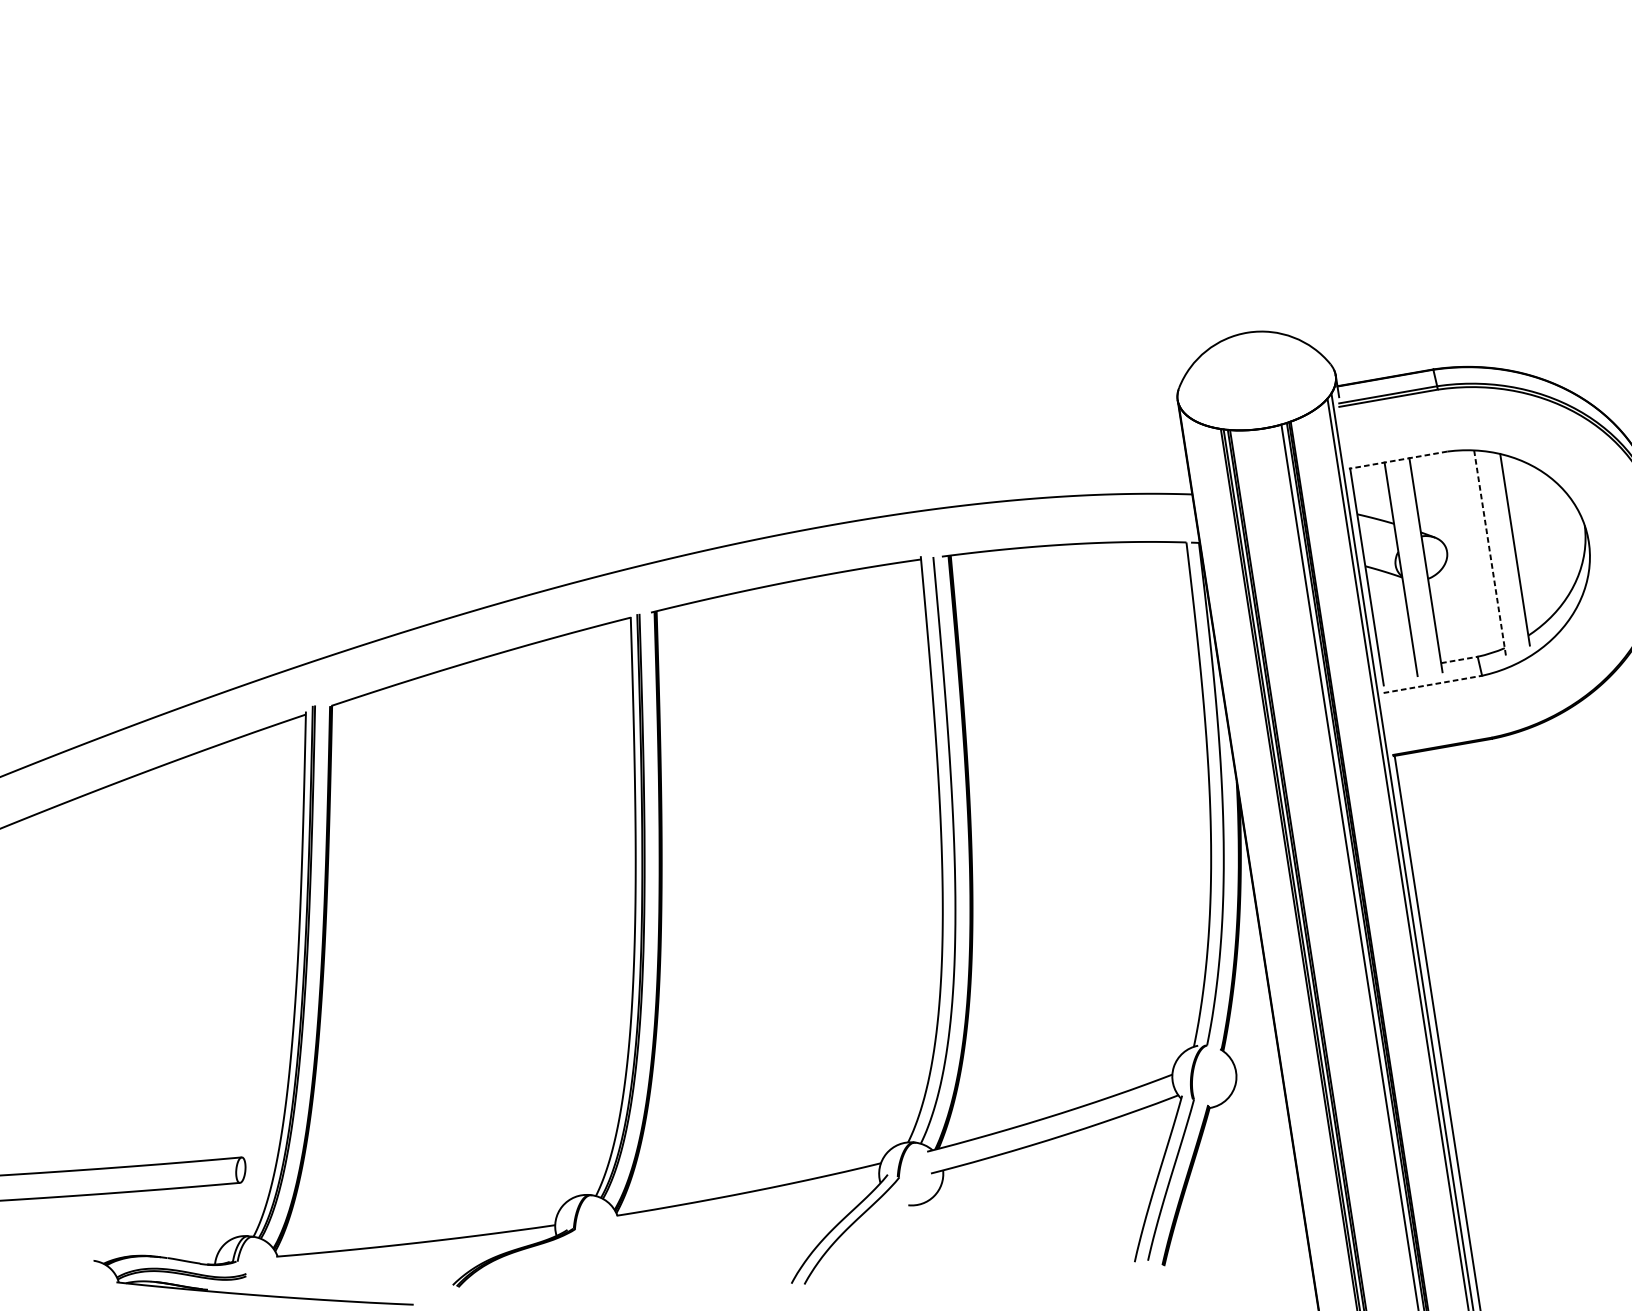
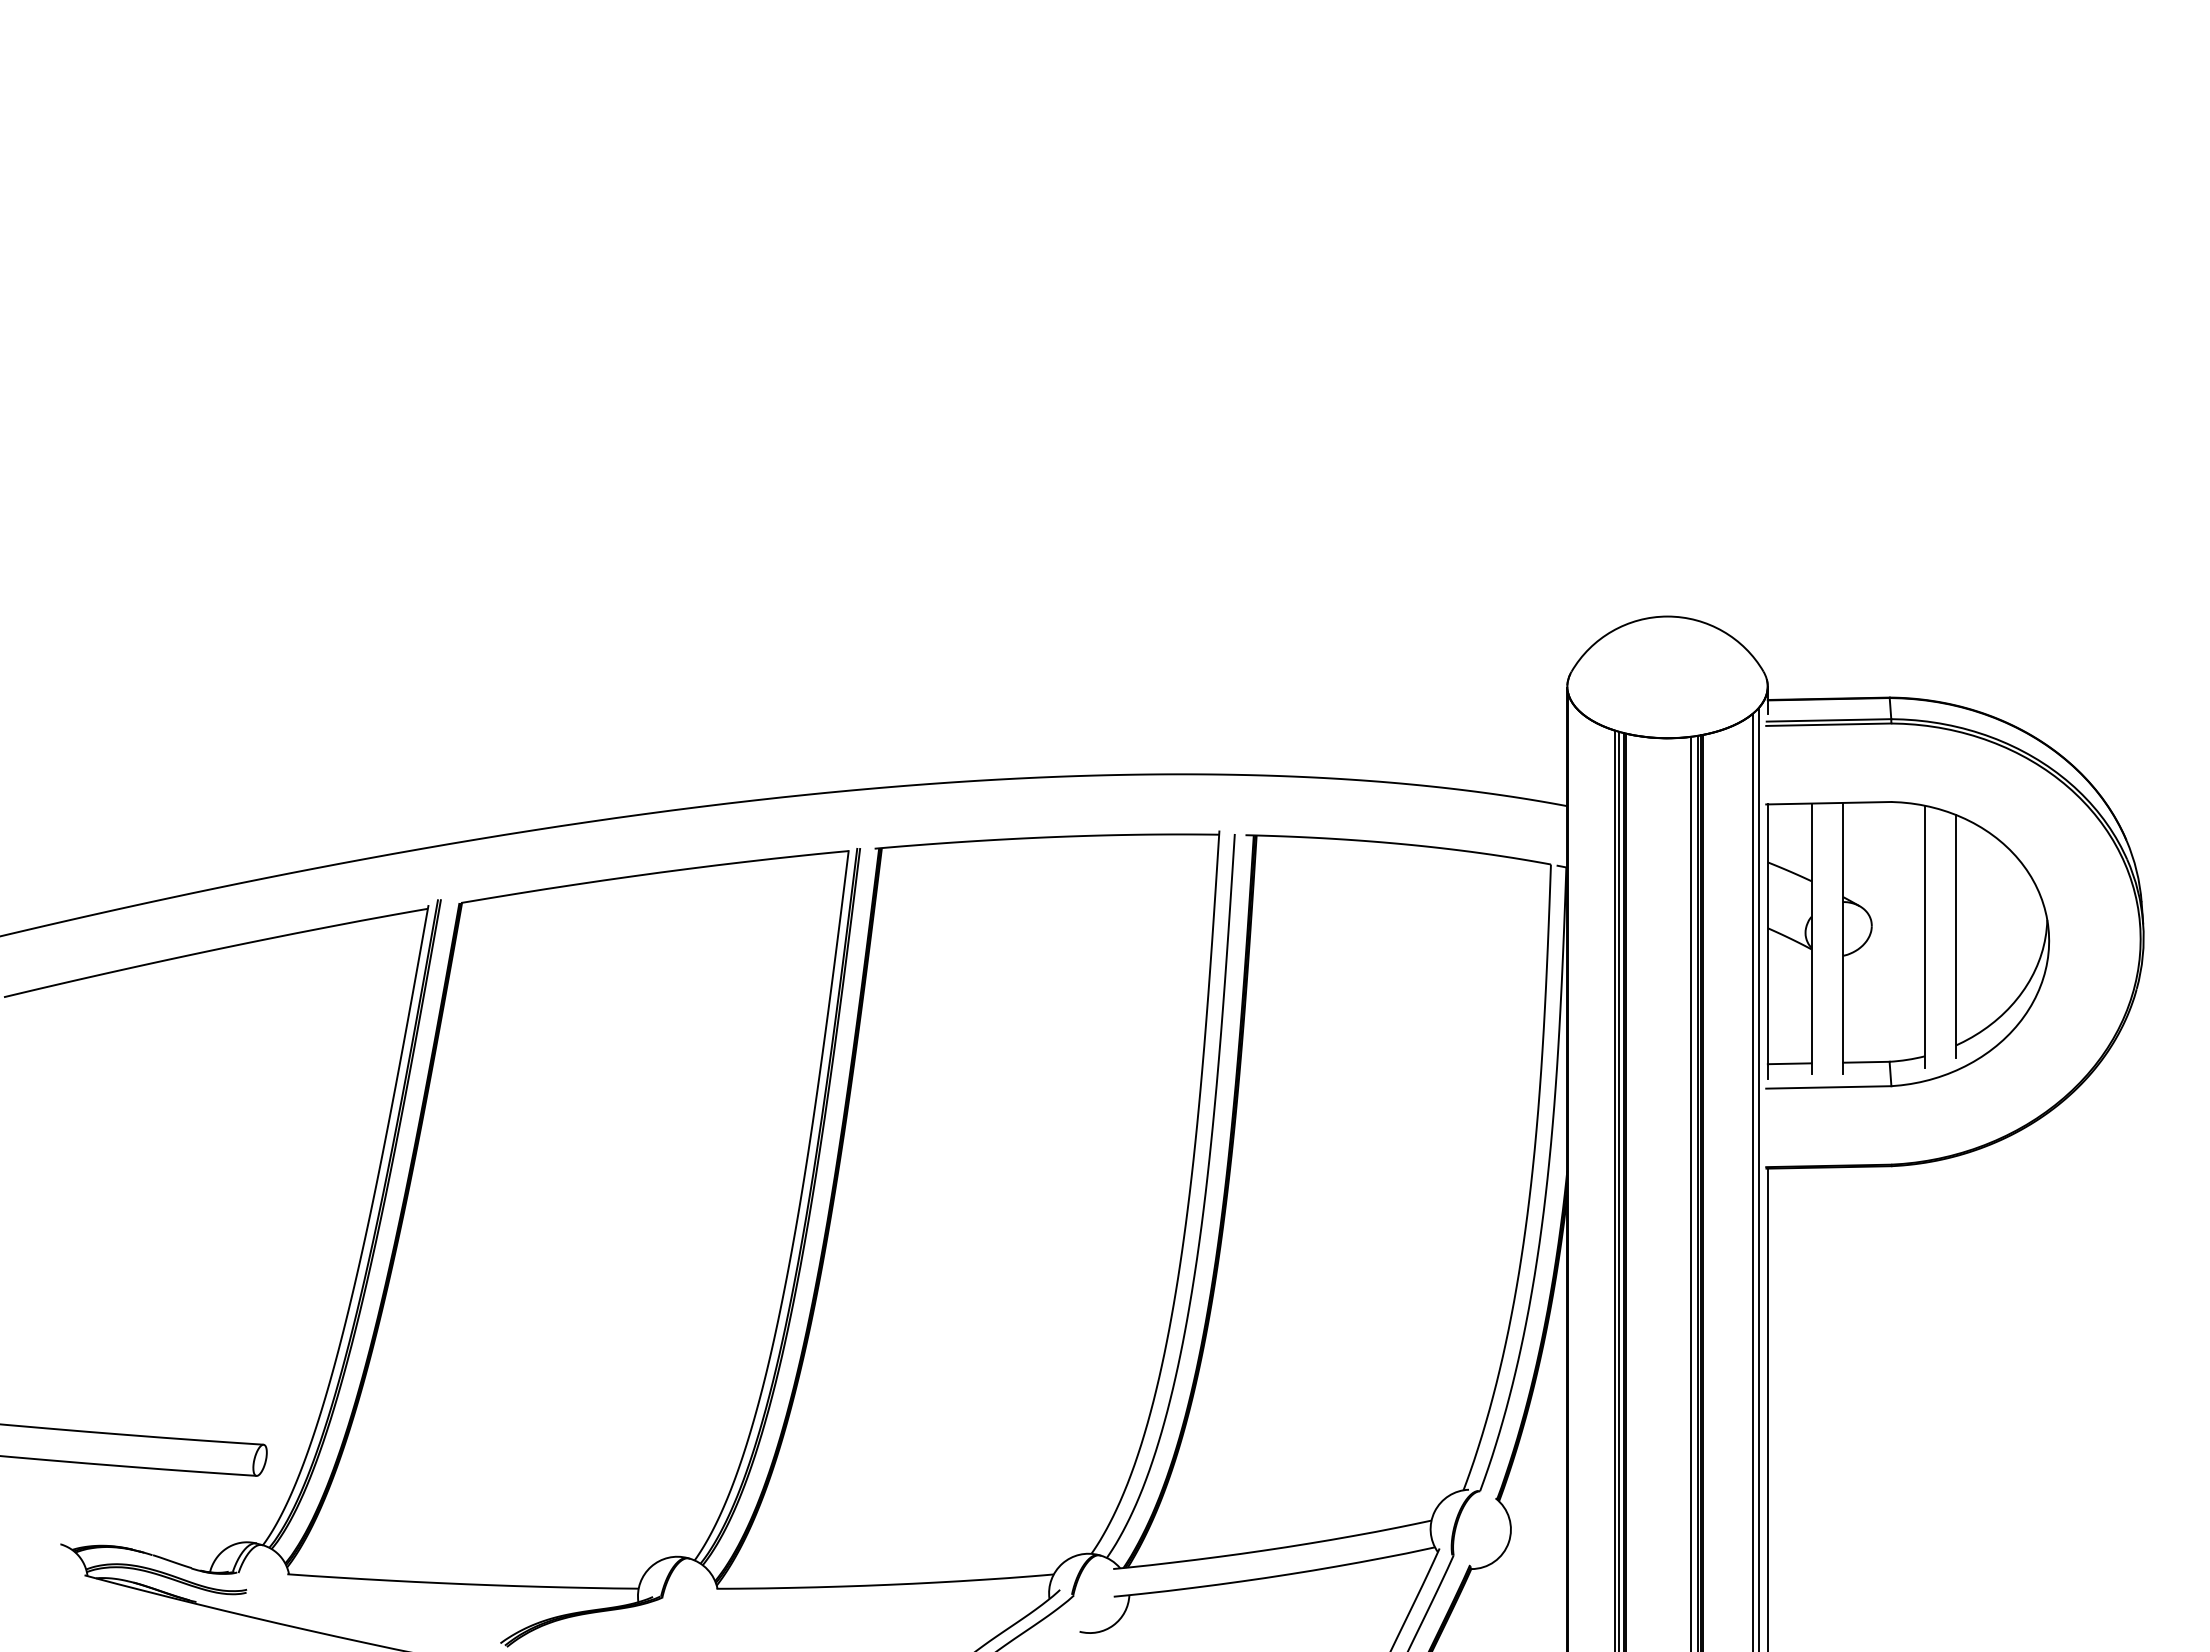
line: (1397, 460) -> (1828, 803), dashed -> solid
line: (1490, 554) -> (1924, 937), dashed -> solid
line: (1459, 660) -> (1866, 1062), dashed -> solid
line: (1398, 670) -> (1789, 1063), added
line: (1432, 684) -> (1828, 1087), dashed -> solid

